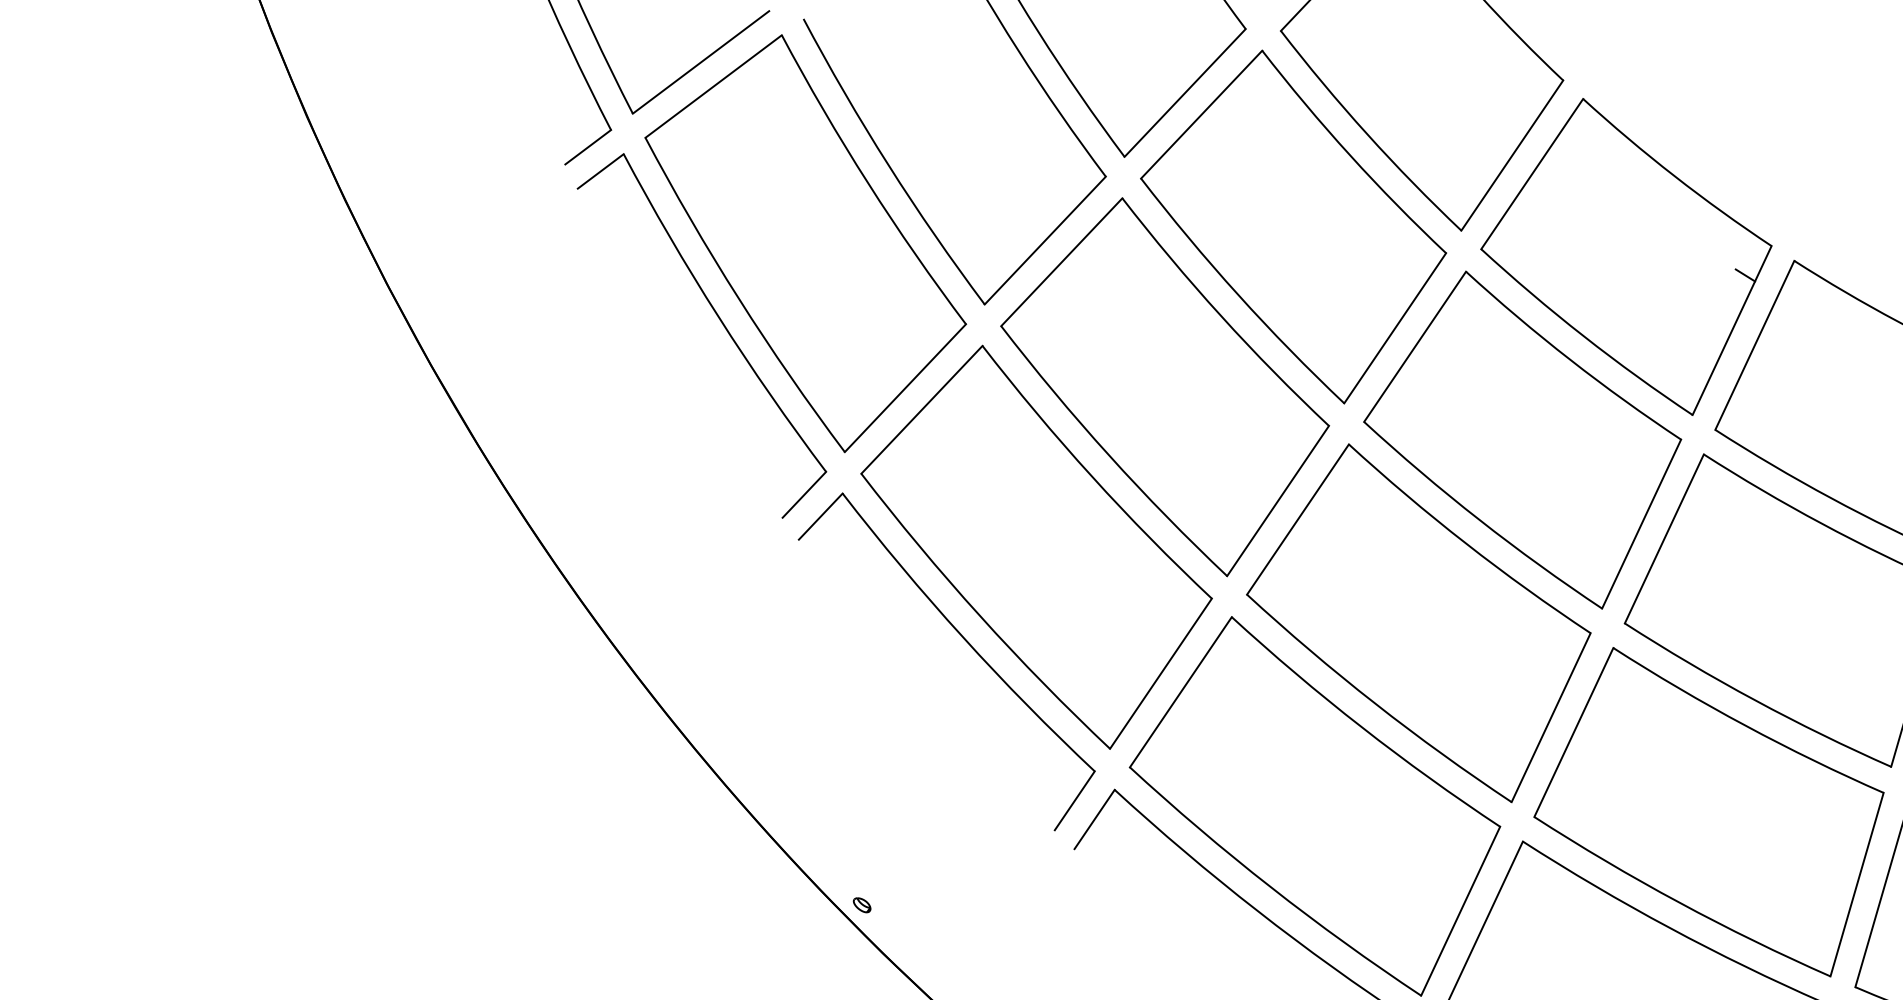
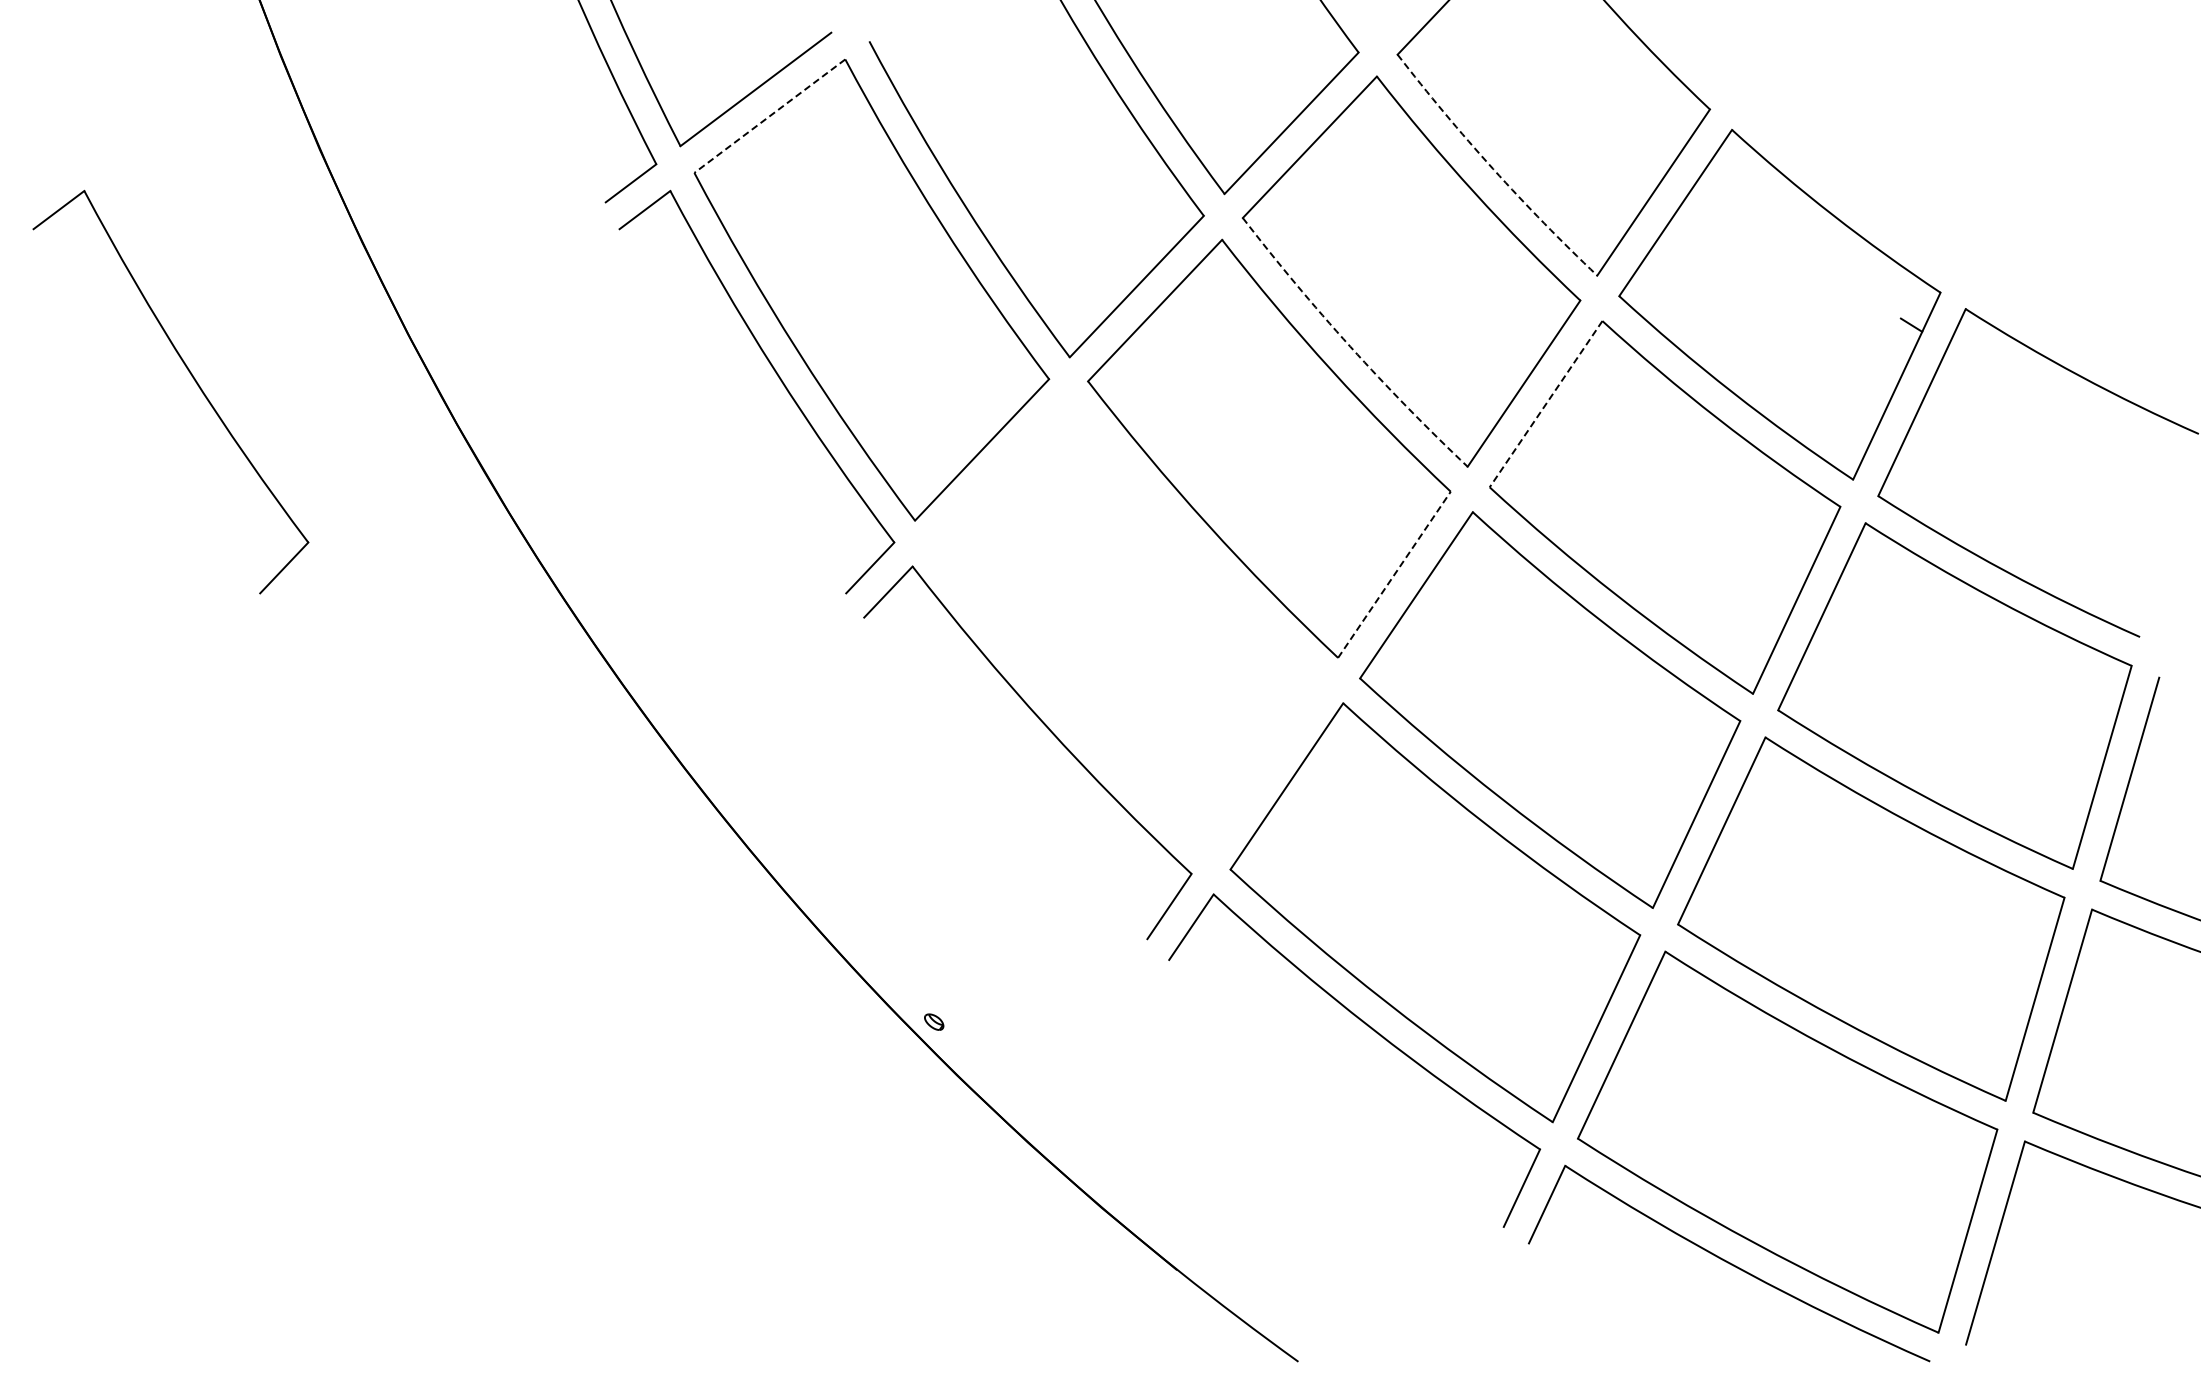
line: (713, 86) -> (769, 116), solid -> dashed
arc: (1367, 134) -> (1493, 169), solid -> dashed
arc: (1238, 294) -> (1350, 346), solid -> dashed
part: (190, 321) -> (191, 376), added
line: (1414, 347) -> (1545, 404), solid -> dashed
line: (1278, 500) -> (1394, 574), solid -> dashed
part: (1036, 547) -> (1127, 626), removed

